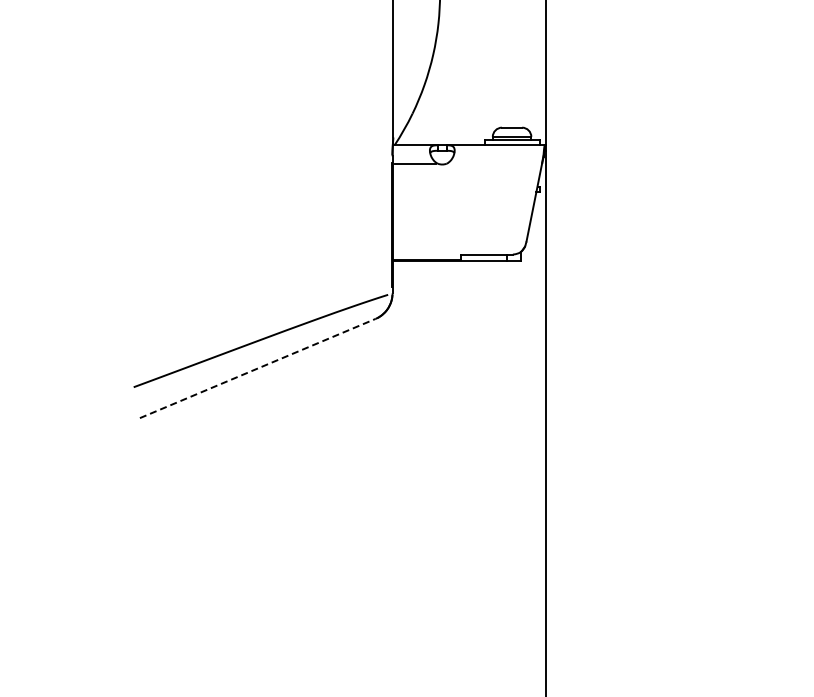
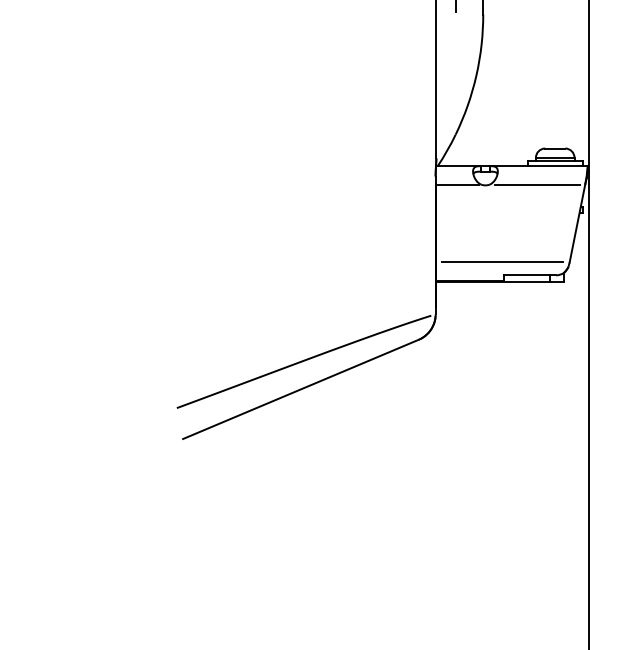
line: (494, 163) -> (537, 184), added
line: (459, 241) -> (502, 262), added
line: (257, 368) -> (300, 389), dashed -> solid

